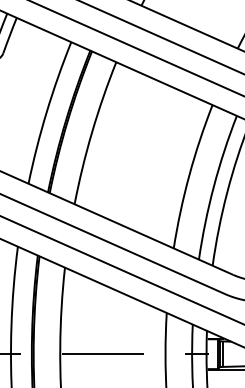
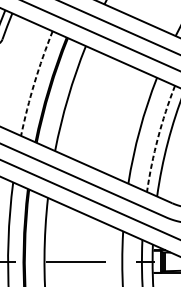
arc: (46, 112) -> (34, 83), solid -> dashed
arc: (213, 186) -> (157, 137), solid -> dashed

